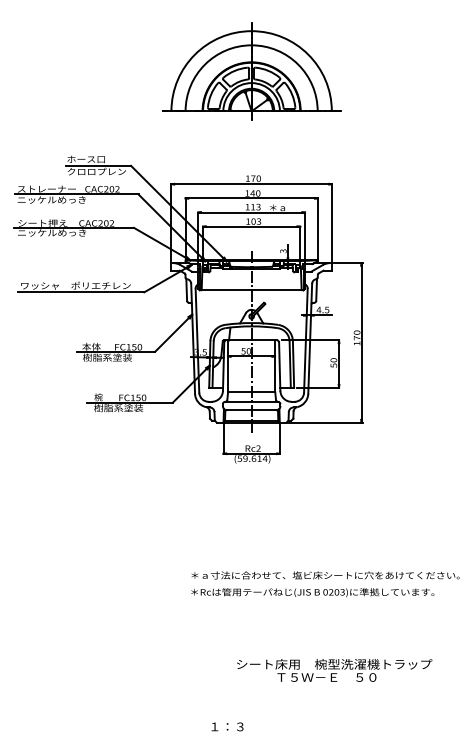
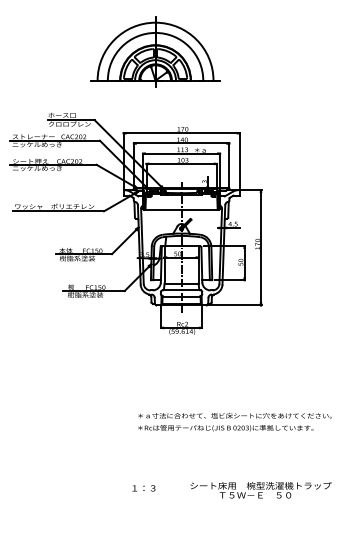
part: (251, 71) -> (155, 51), moved
text: (334, 670) -> (260, 490), moved
text: (227, 726) -> (143, 488), moved

